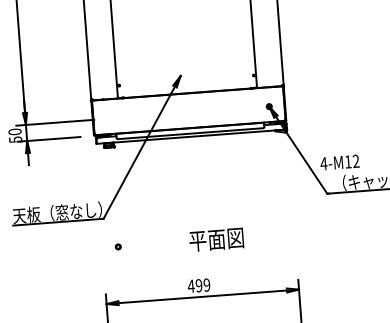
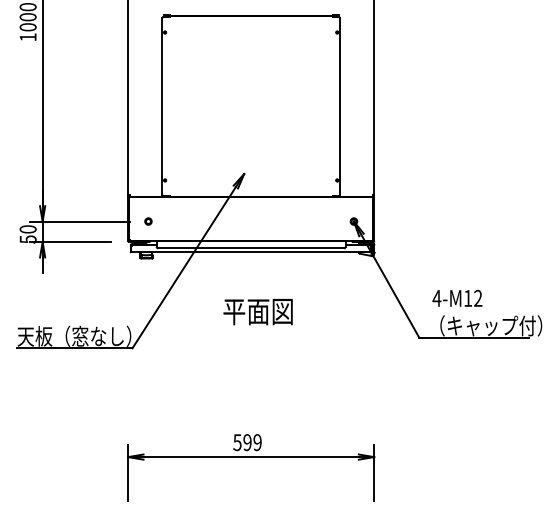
text: (339, 162) -> (457, 298), moved
text: (216, 240) -> (257, 312), moved
part: (118, 246) -> (148, 221), moved
text: (190, 286) -> (236, 442), 499 -> 599

